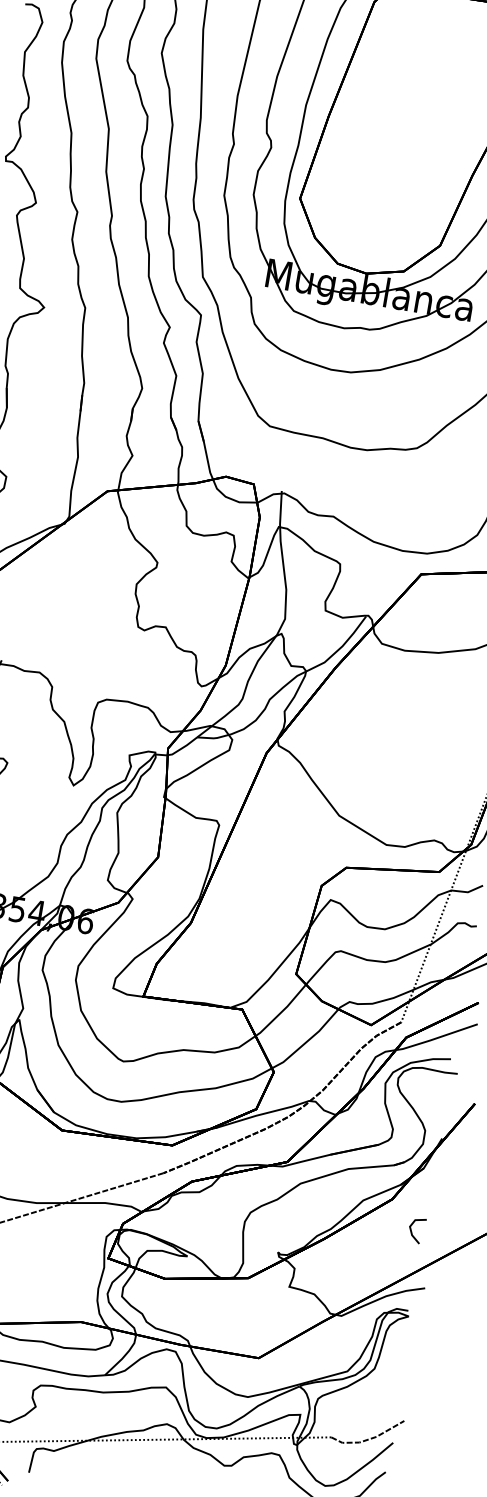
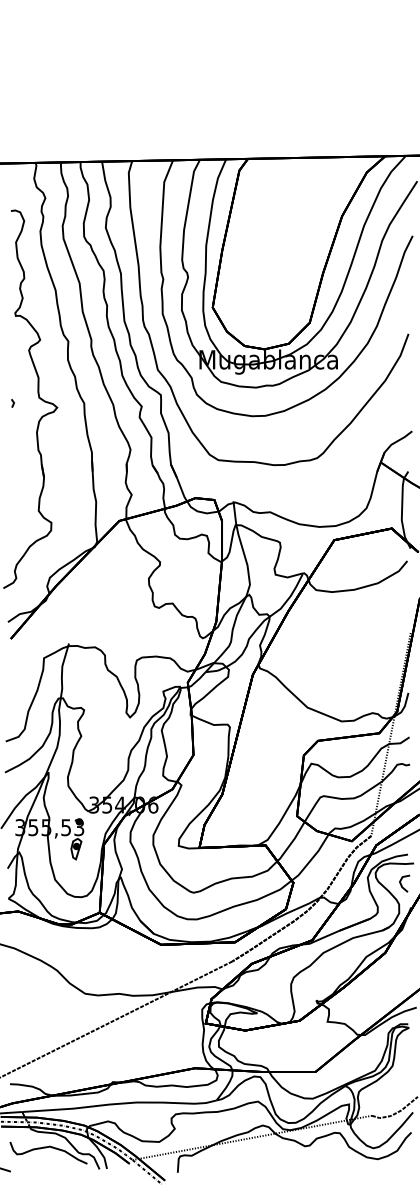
line: (412, 1232) -> (402, 885), moved

